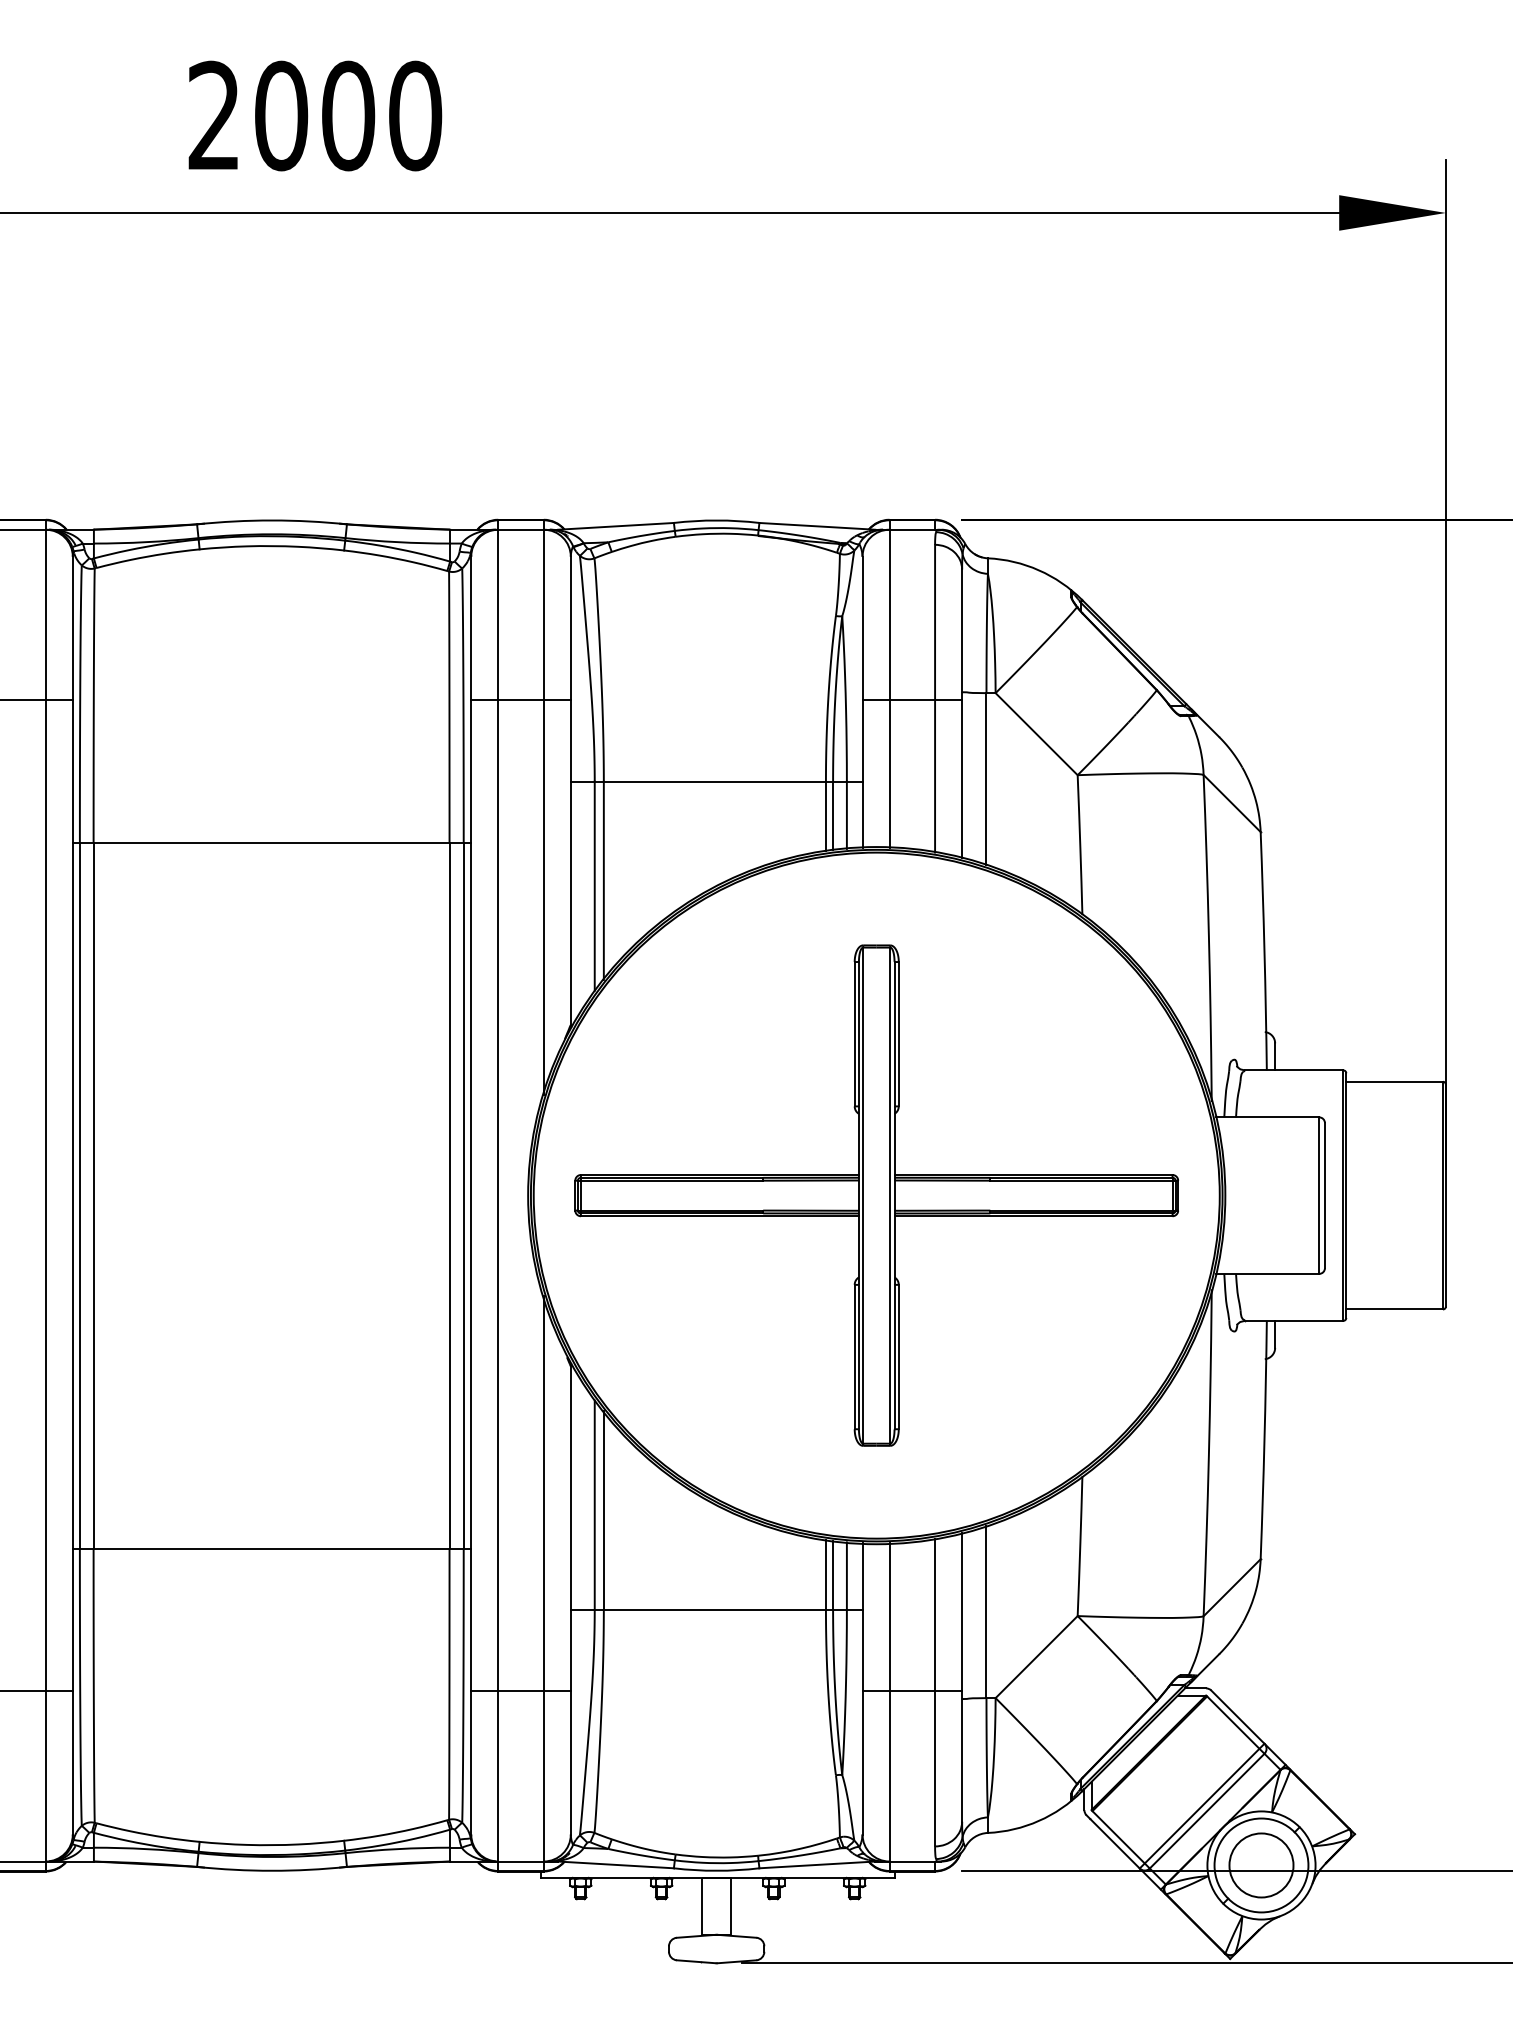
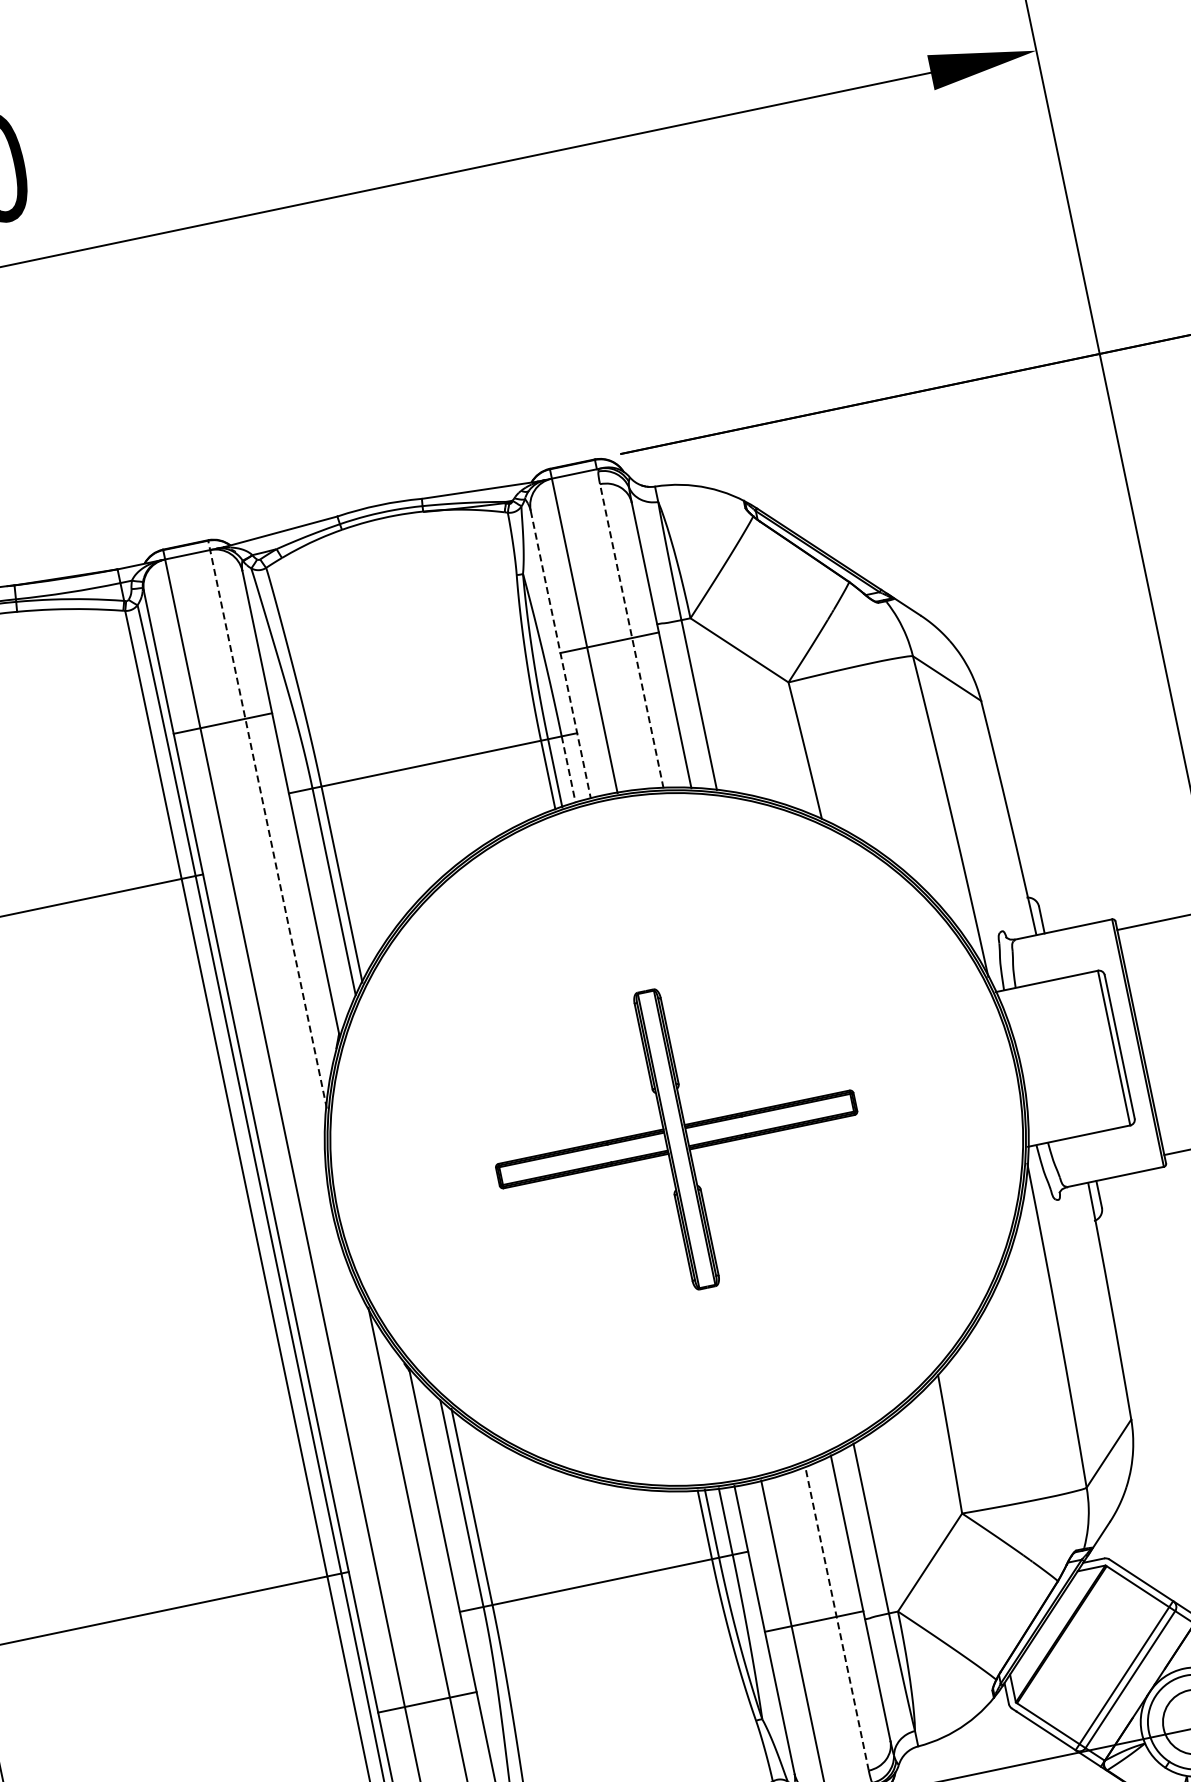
line: (935, 698) -> (632, 635), solid -> dashed
line: (862, 702) -> (560, 655), solid -> dashed
line: (543, 807) -> (267, 824), solid -> dashed
line: (846, 815) -> (568, 770), solid -> dashed
part: (876, 1195) -> (676, 1139), size x0.6
line: (935, 1692) -> (837, 1618), solid -> dashed

